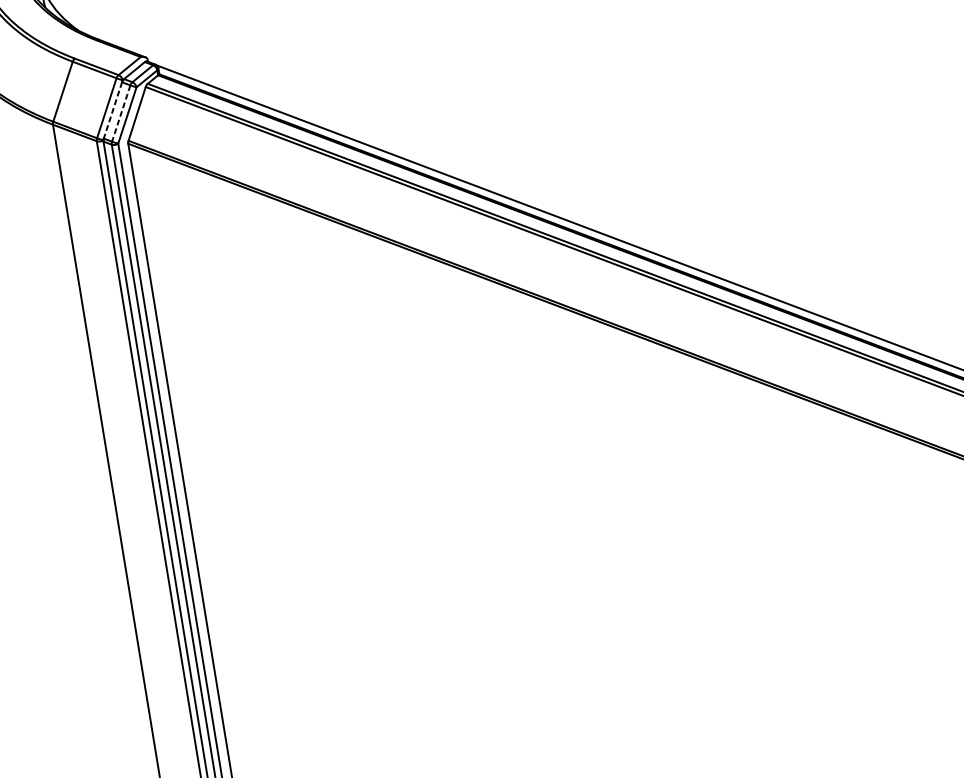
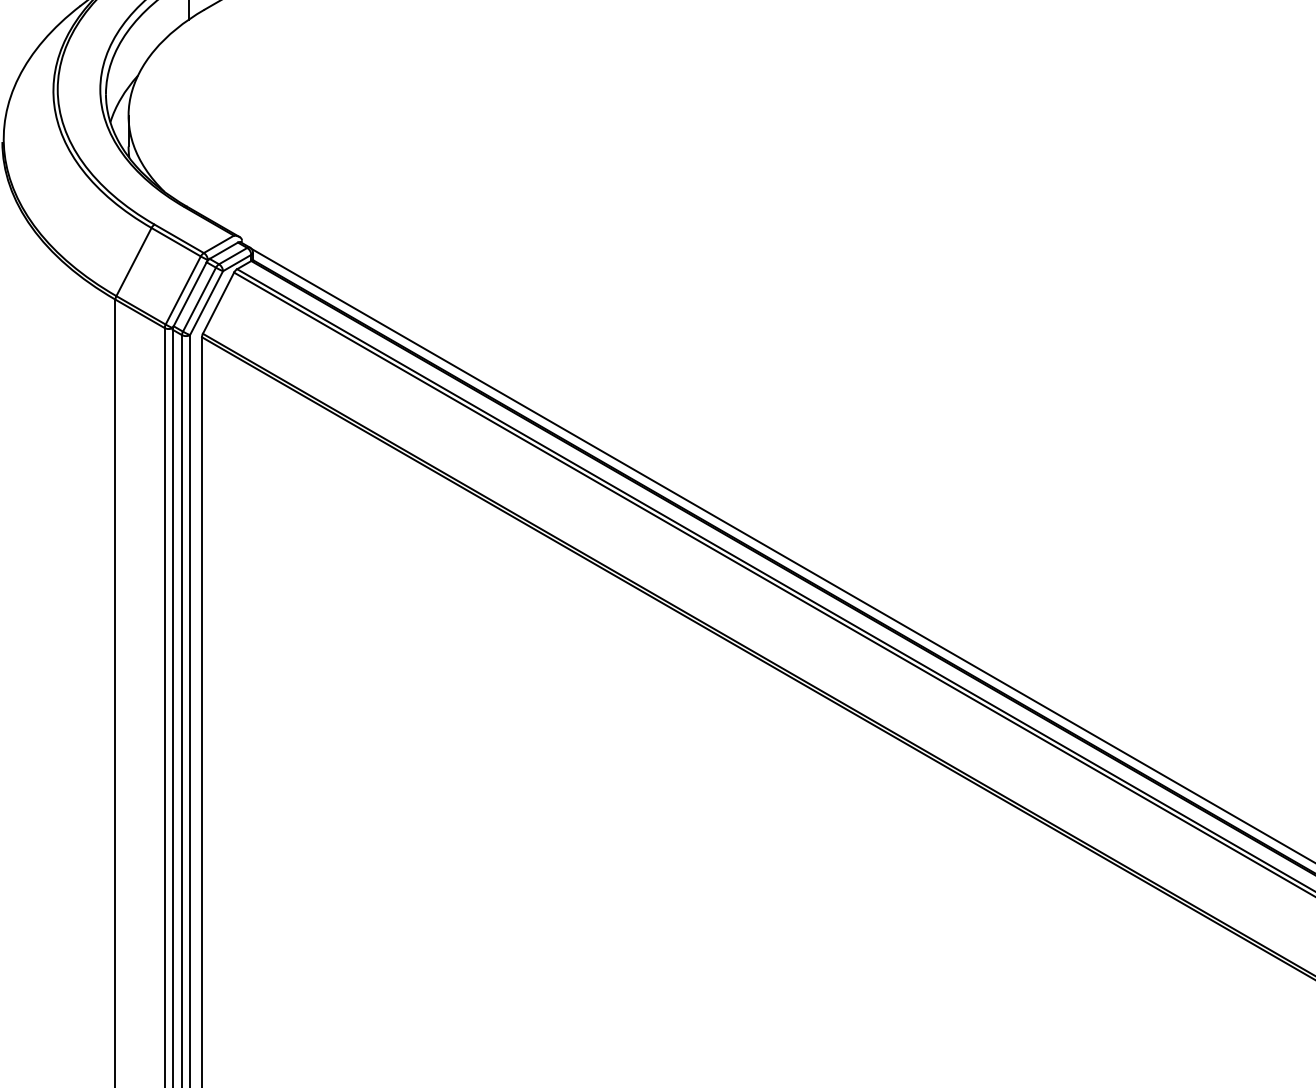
line: (113, 110) -> (190, 294), dashed -> solid
line: (121, 113) -> (199, 299), dashed -> solid

